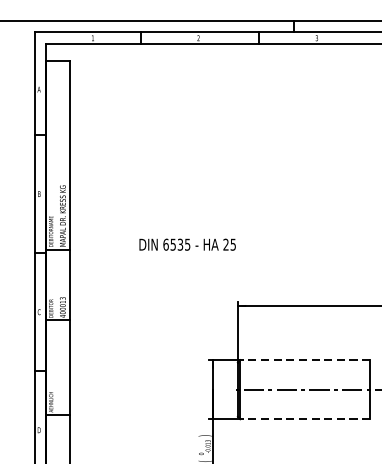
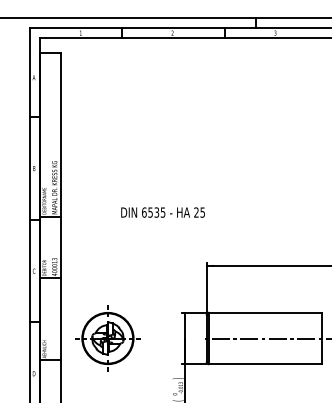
line: (304, 359) -> (264, 312), dashed -> solid
part: (123, 389) -> (107, 338), added
line: (304, 419) -> (264, 364), dashed -> solid

